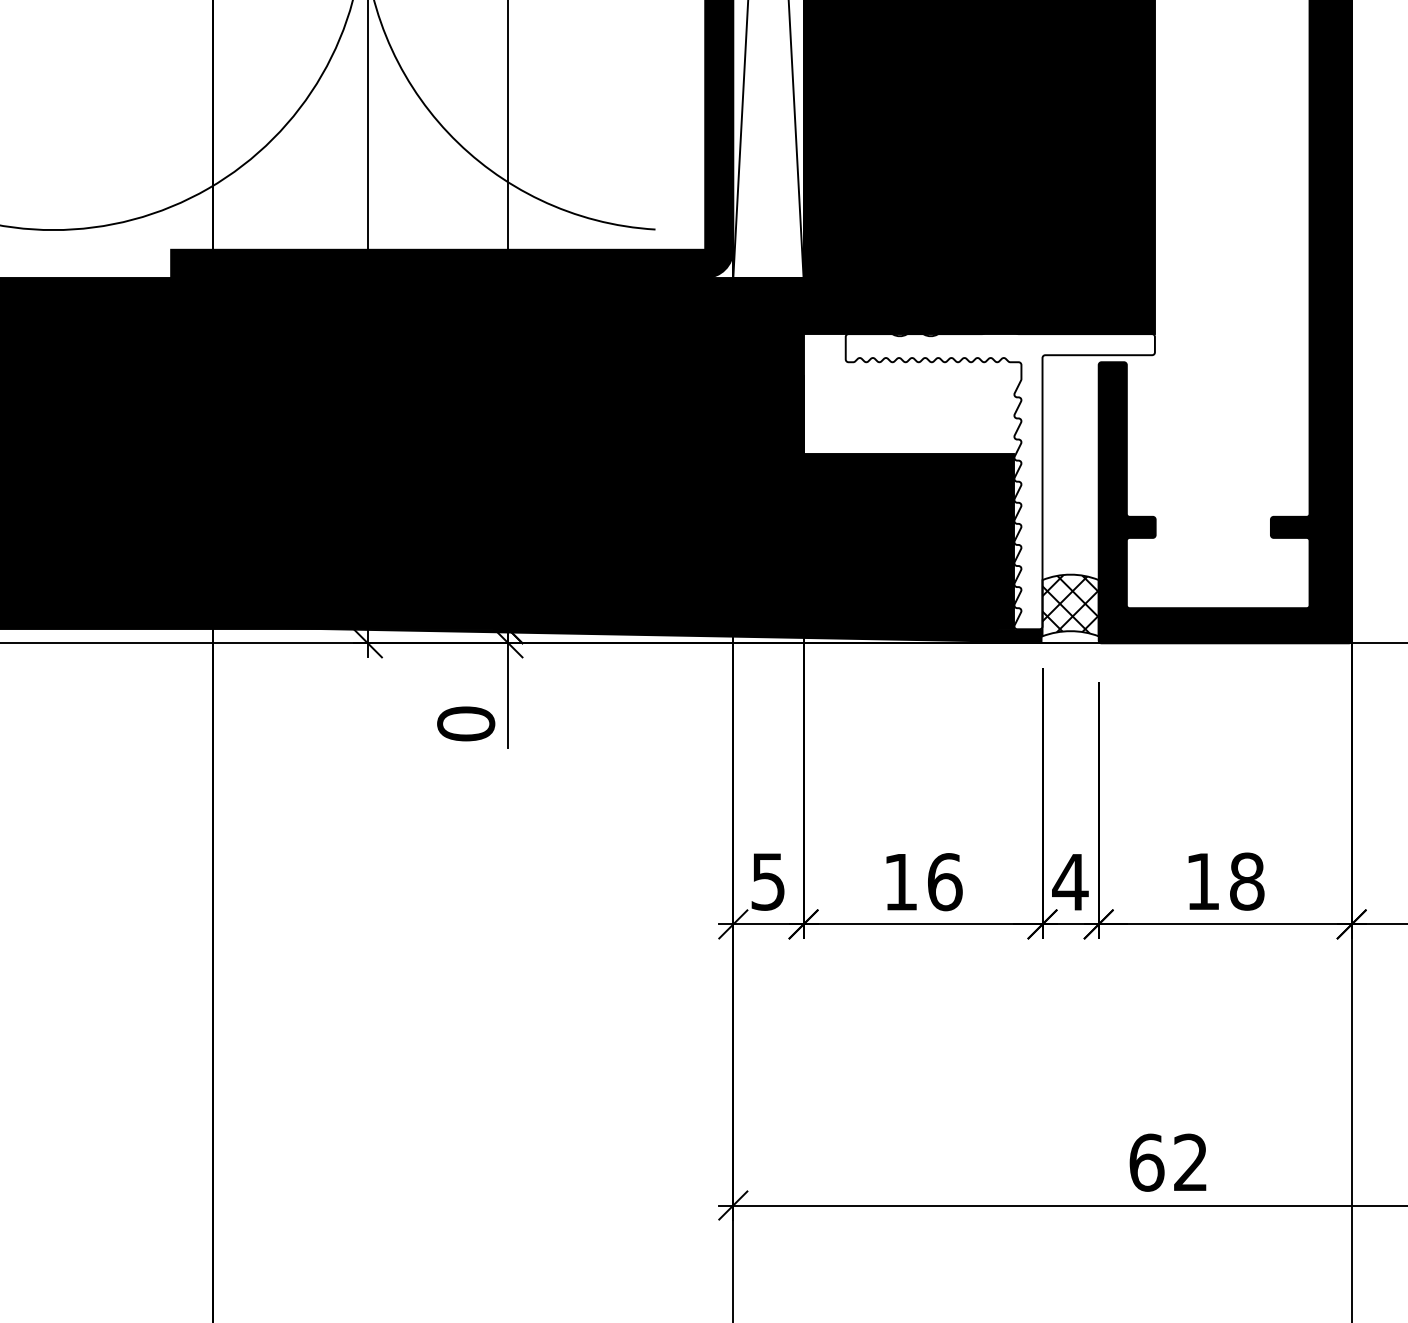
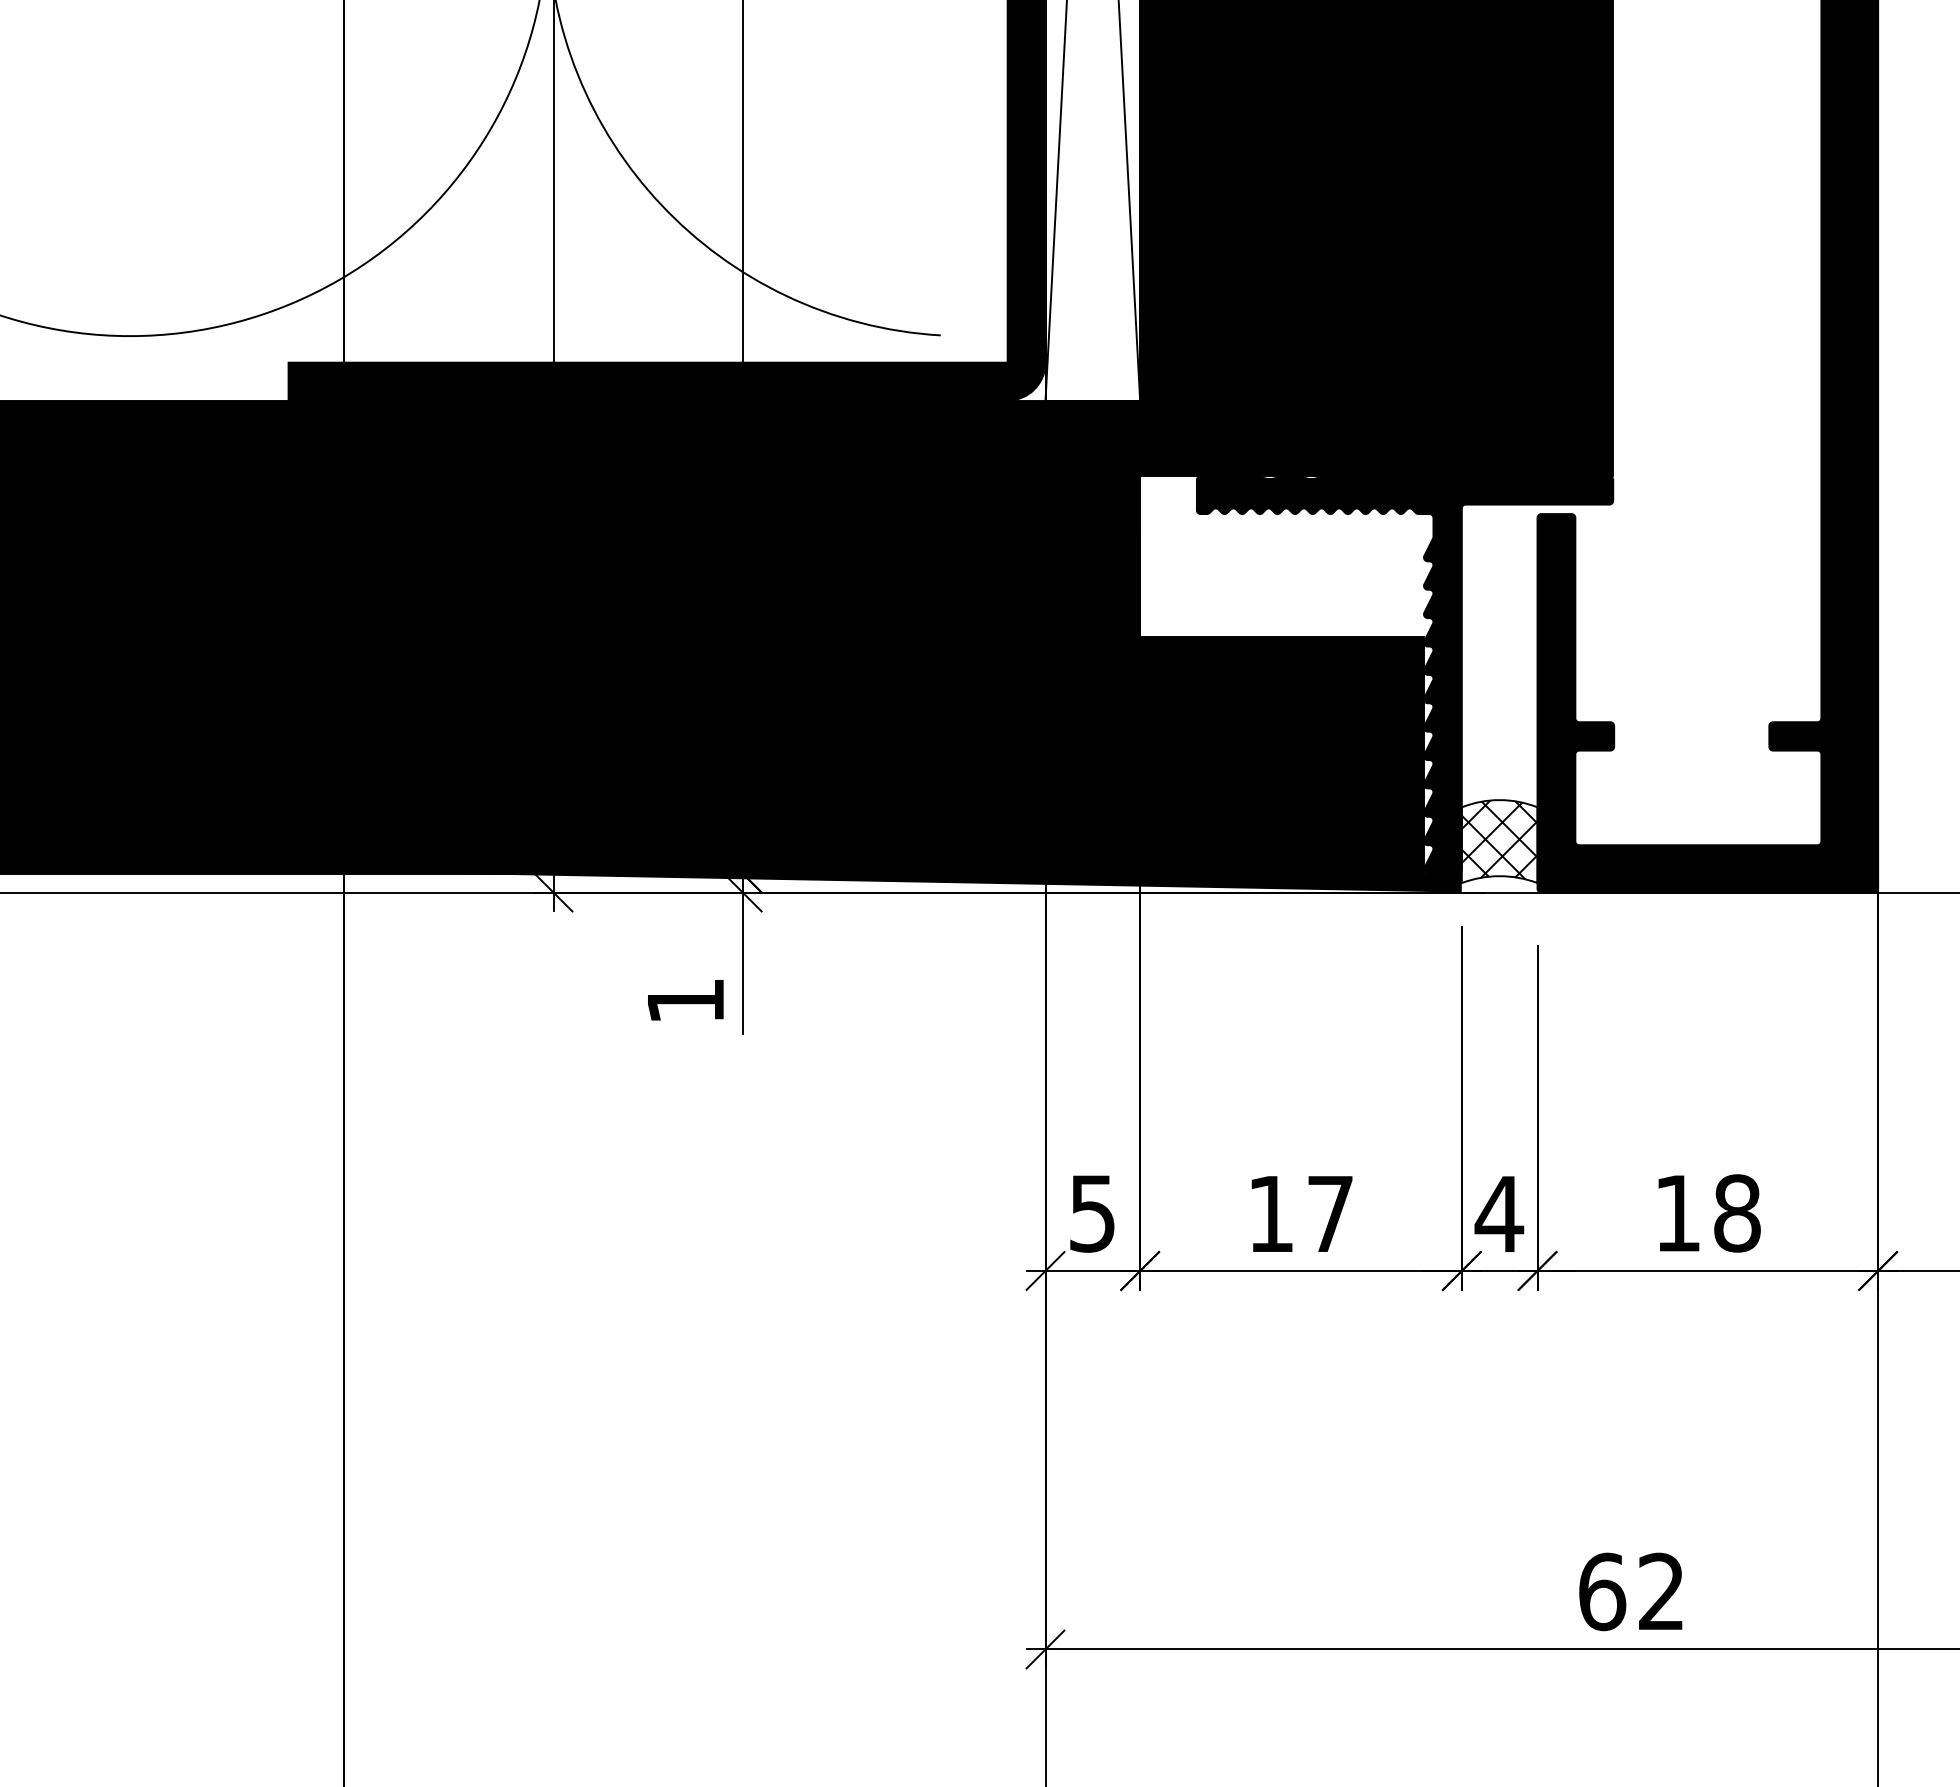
fill: (999, 410) -> (1404, 579), added
text: (465, 723) -> (685, 1000), 0 -> 1
text: (944, 881) -> (1330, 1213), 16 -> 17

